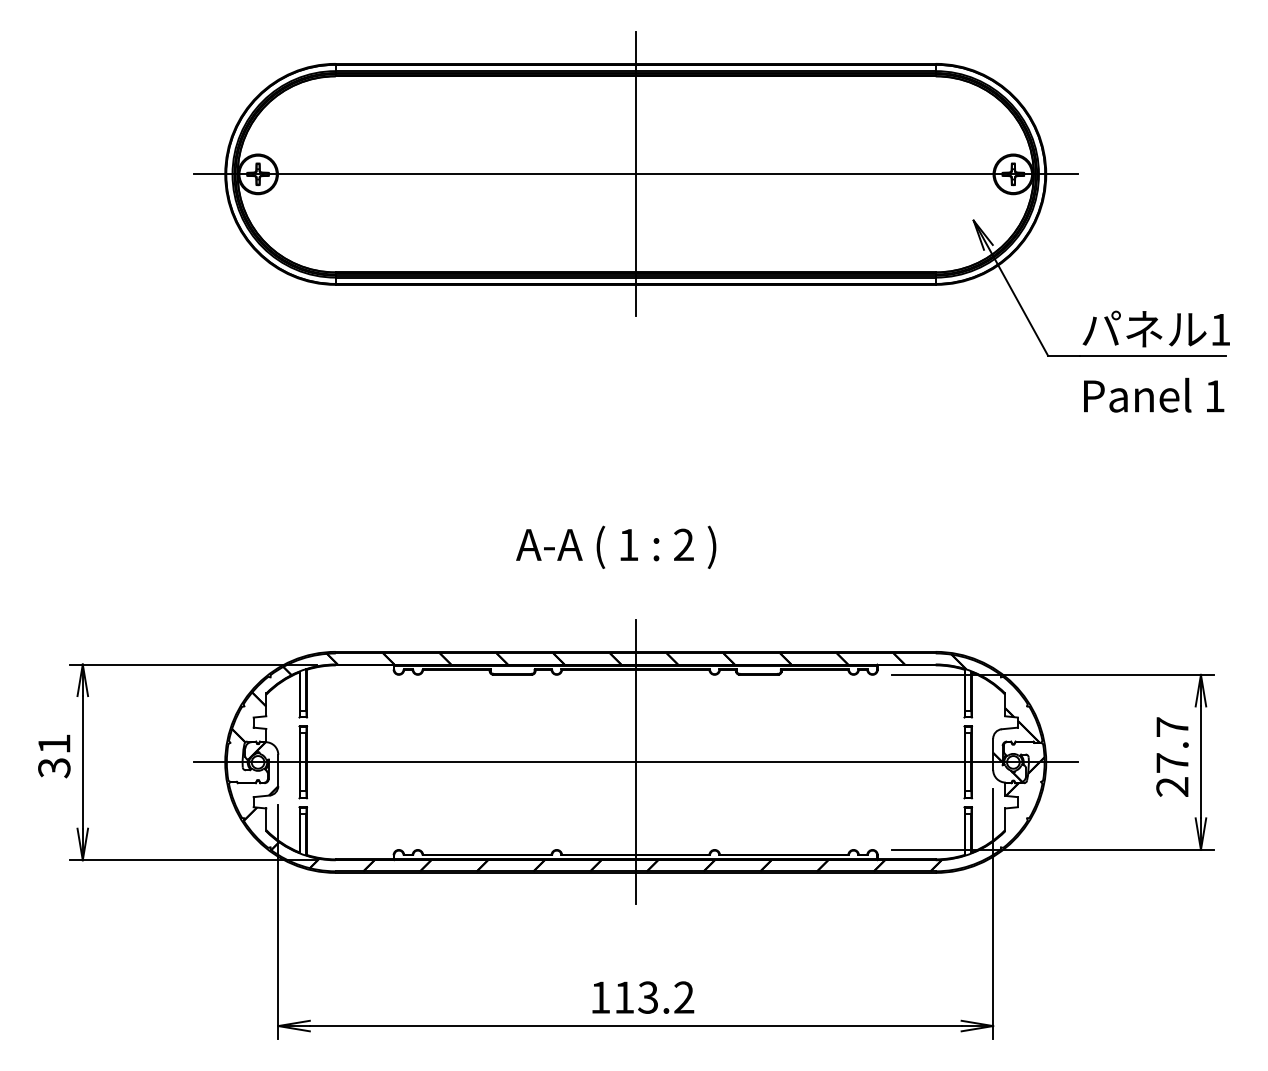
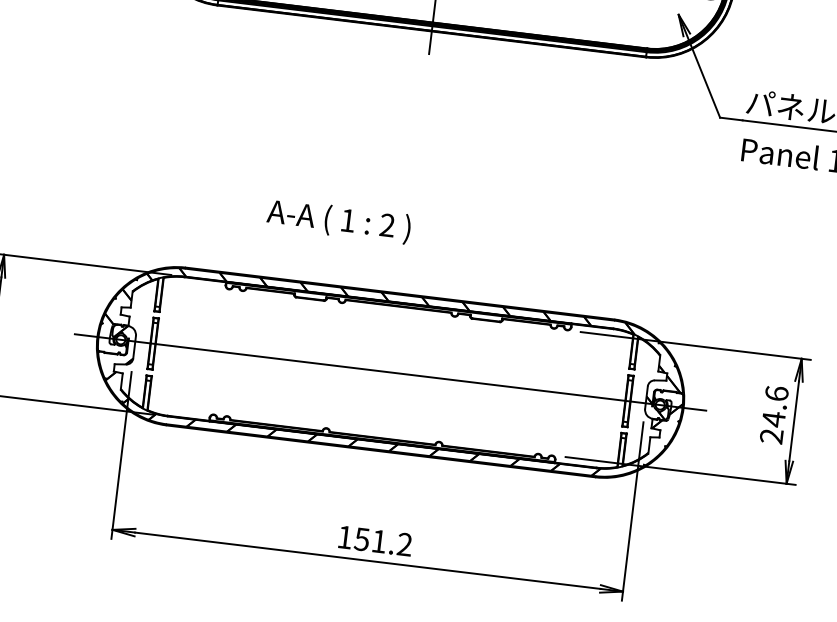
text: (616, 546) -> (339, 220), moved
text: (1172, 745) -> (775, 406), 27.7 -> 24.6
line: (635, 762) -> (390, 372), removed
text: (635, 997) -> (370, 540), 113.2 -> 151.2

